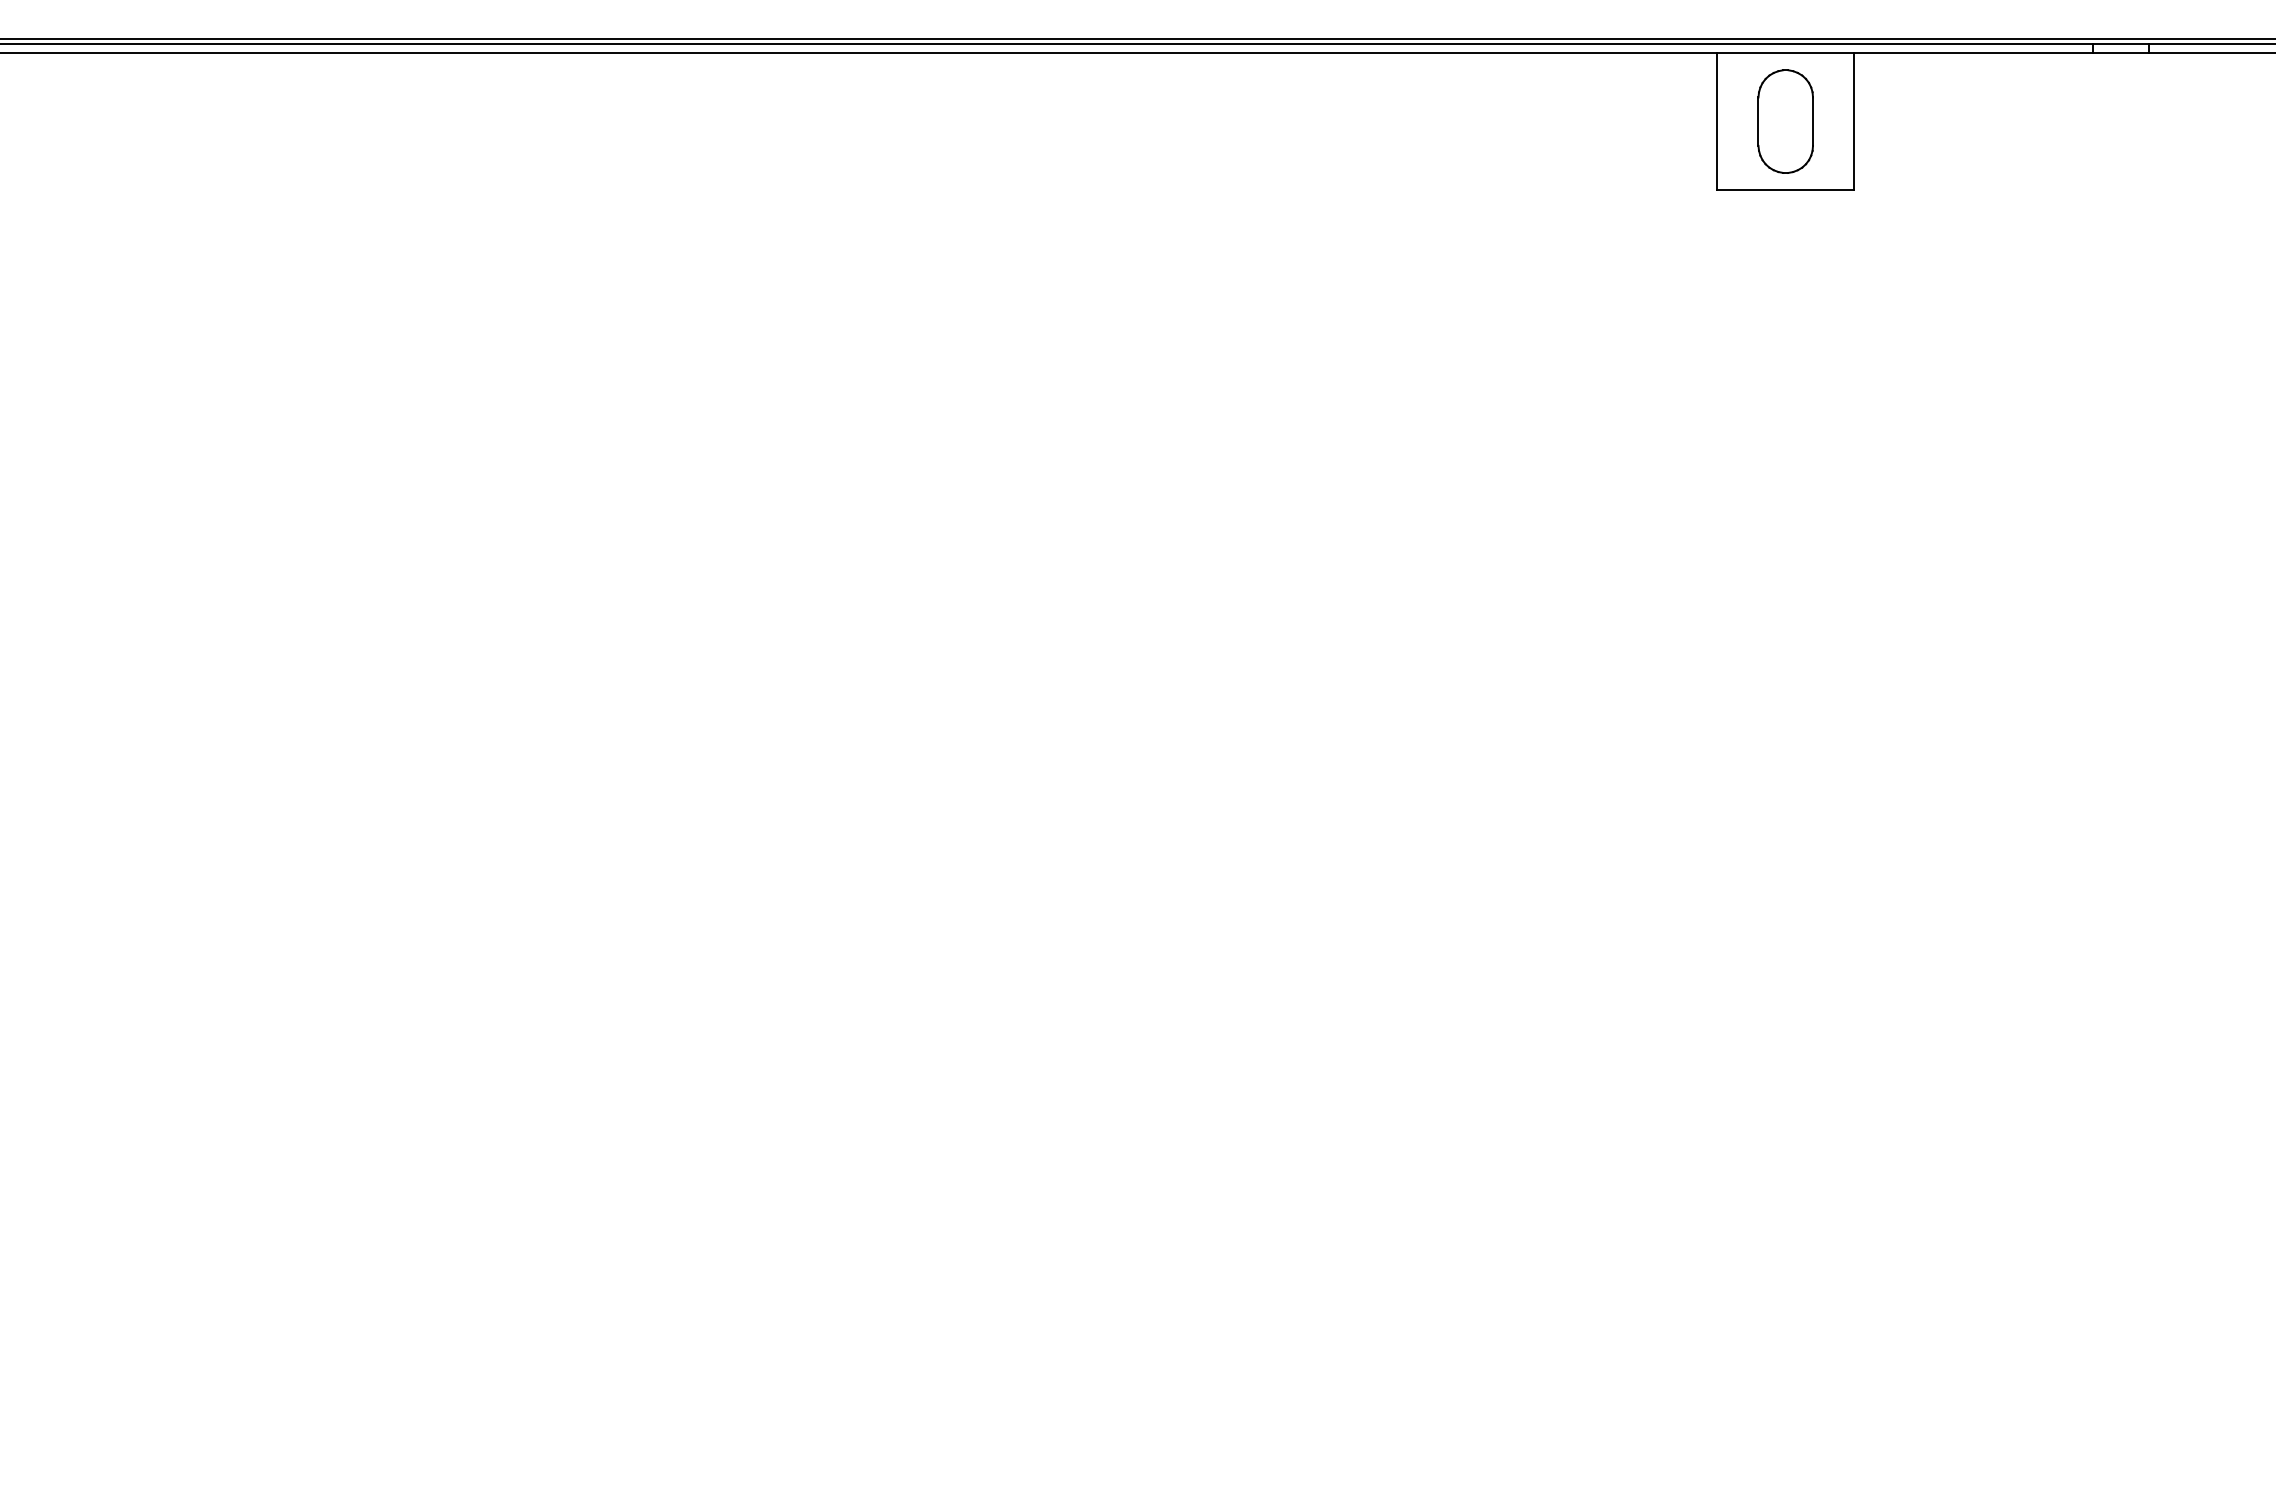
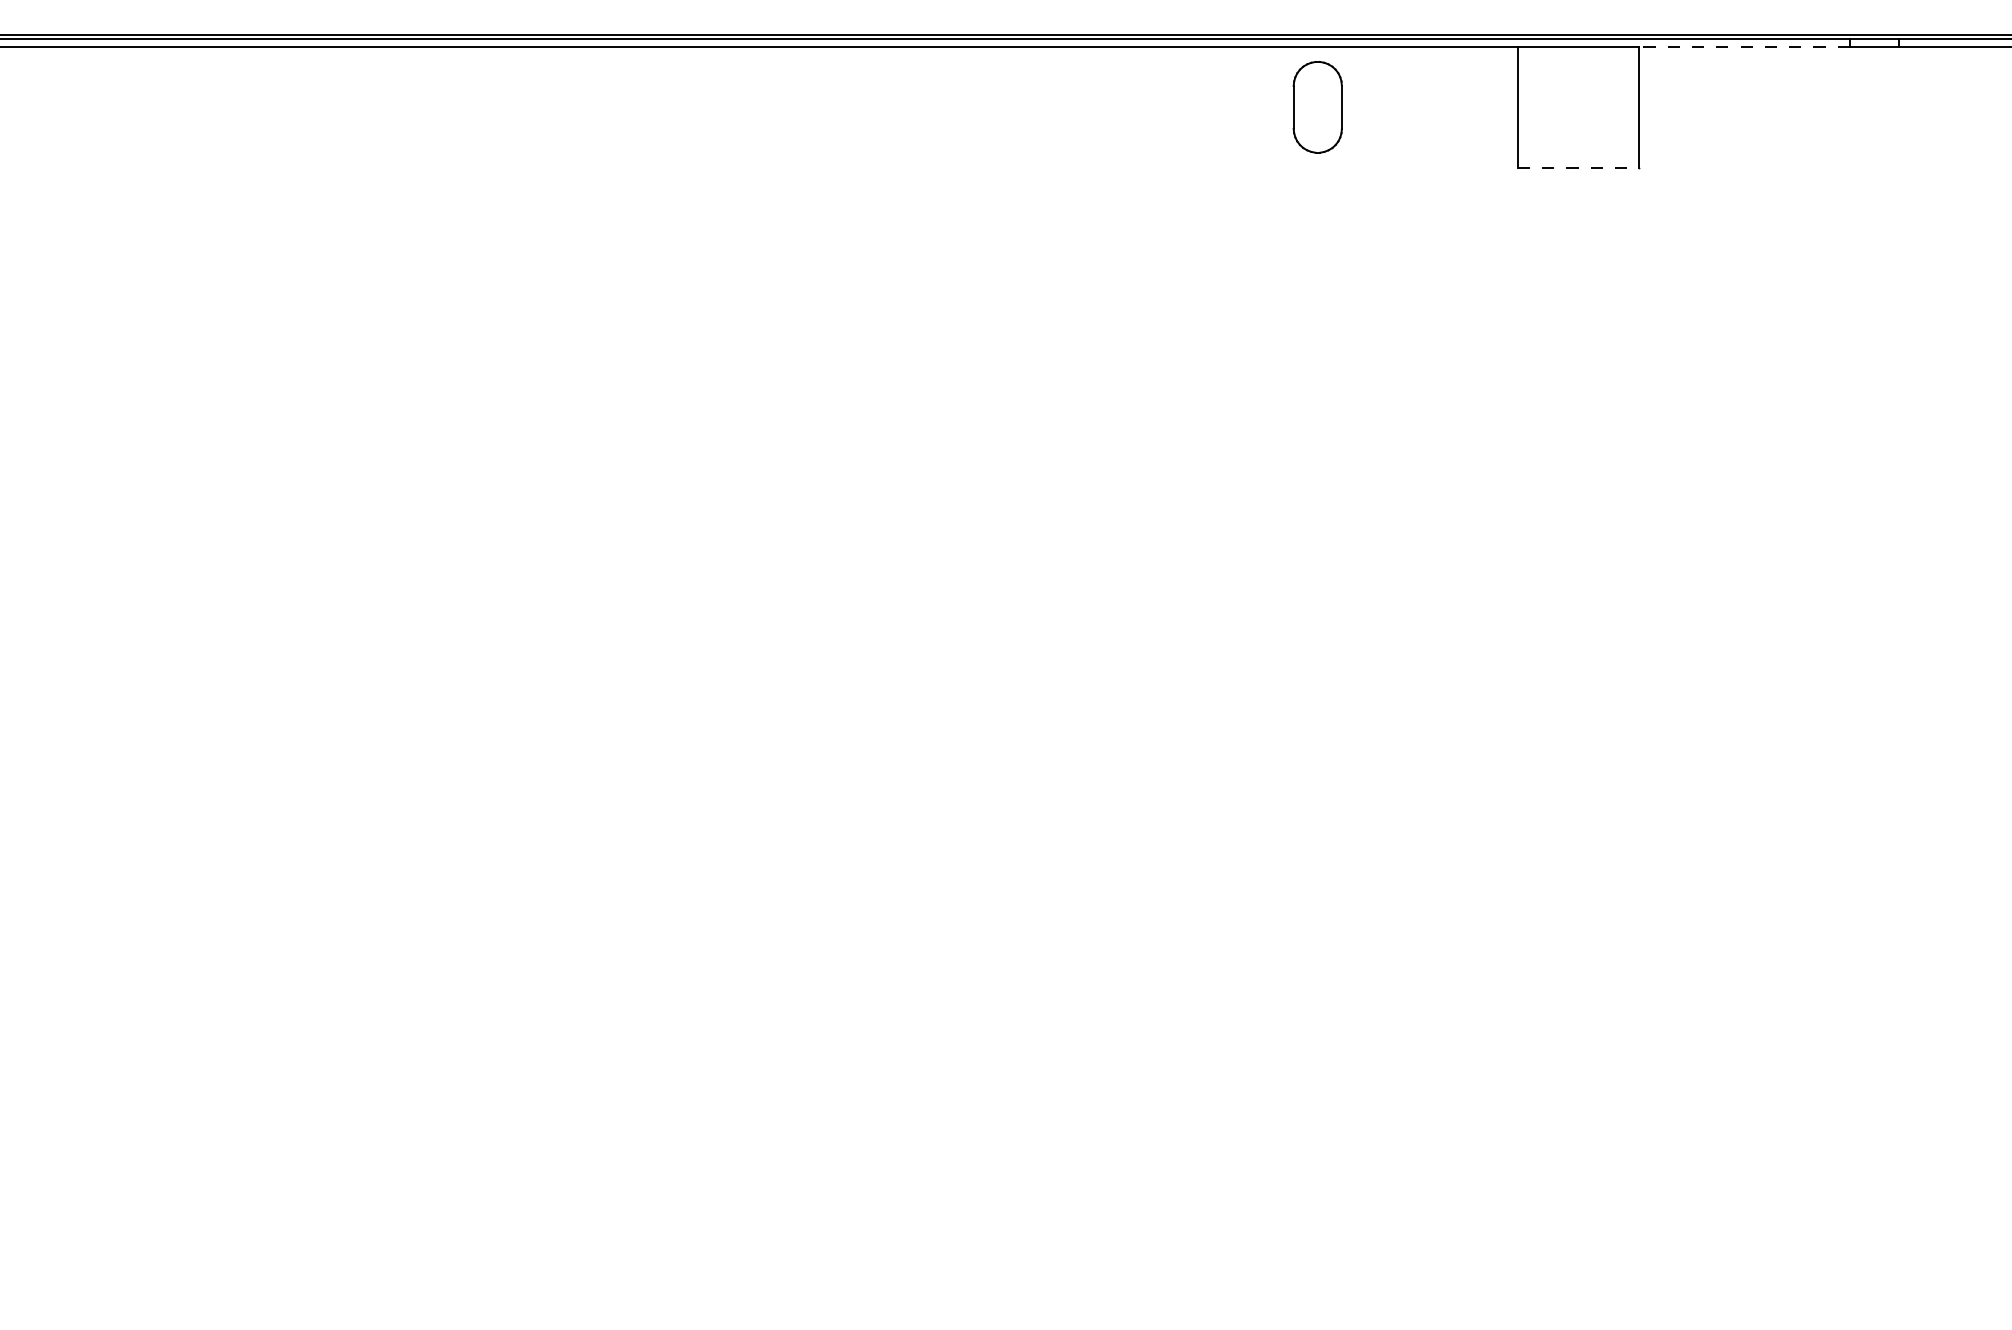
line: (1973, 52) -> (1744, 46), solid -> dashed
part: (1785, 121) -> (1317, 107), moved
line: (1785, 190) -> (1578, 168), solid -> dashed

